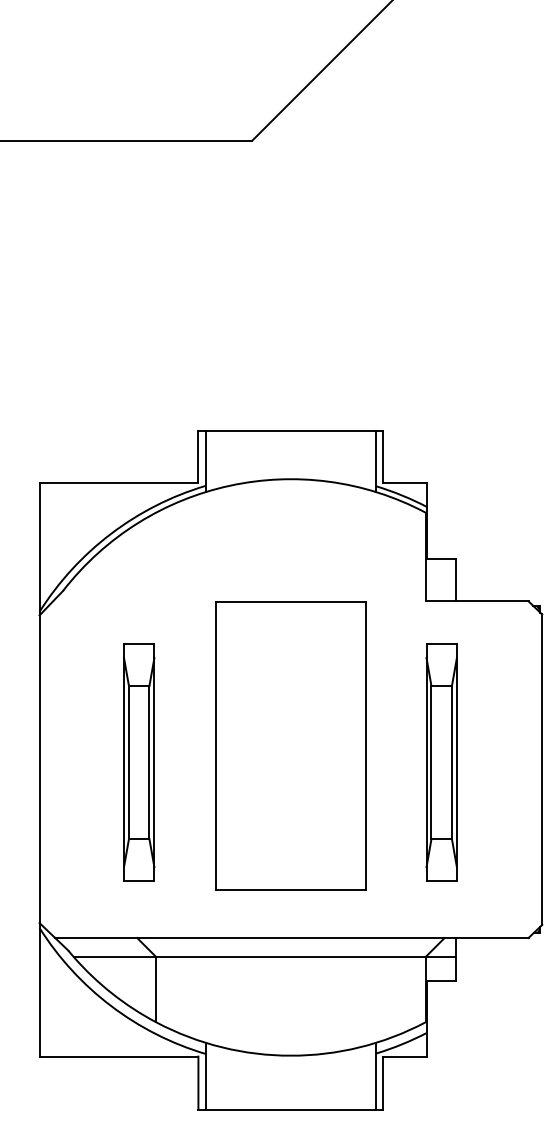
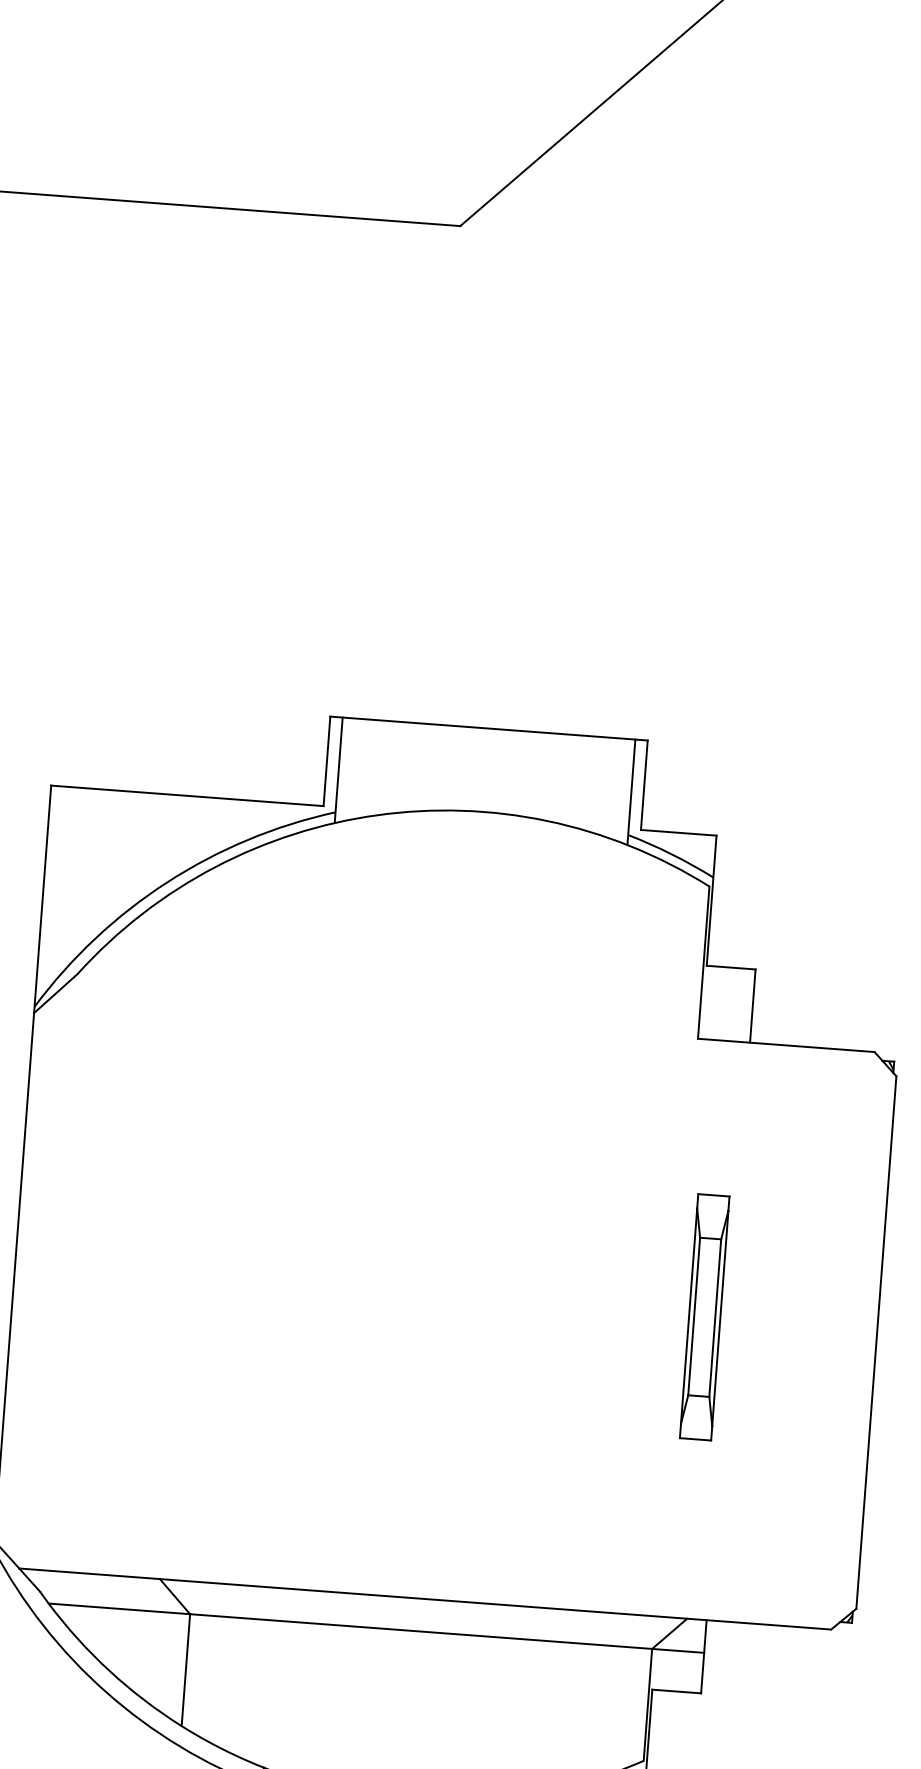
part: (290, 745) -> (447, 1268), removed
part: (139, 762) -> (186, 1278), removed
part: (441, 762) -> (704, 1317), size x0.6

